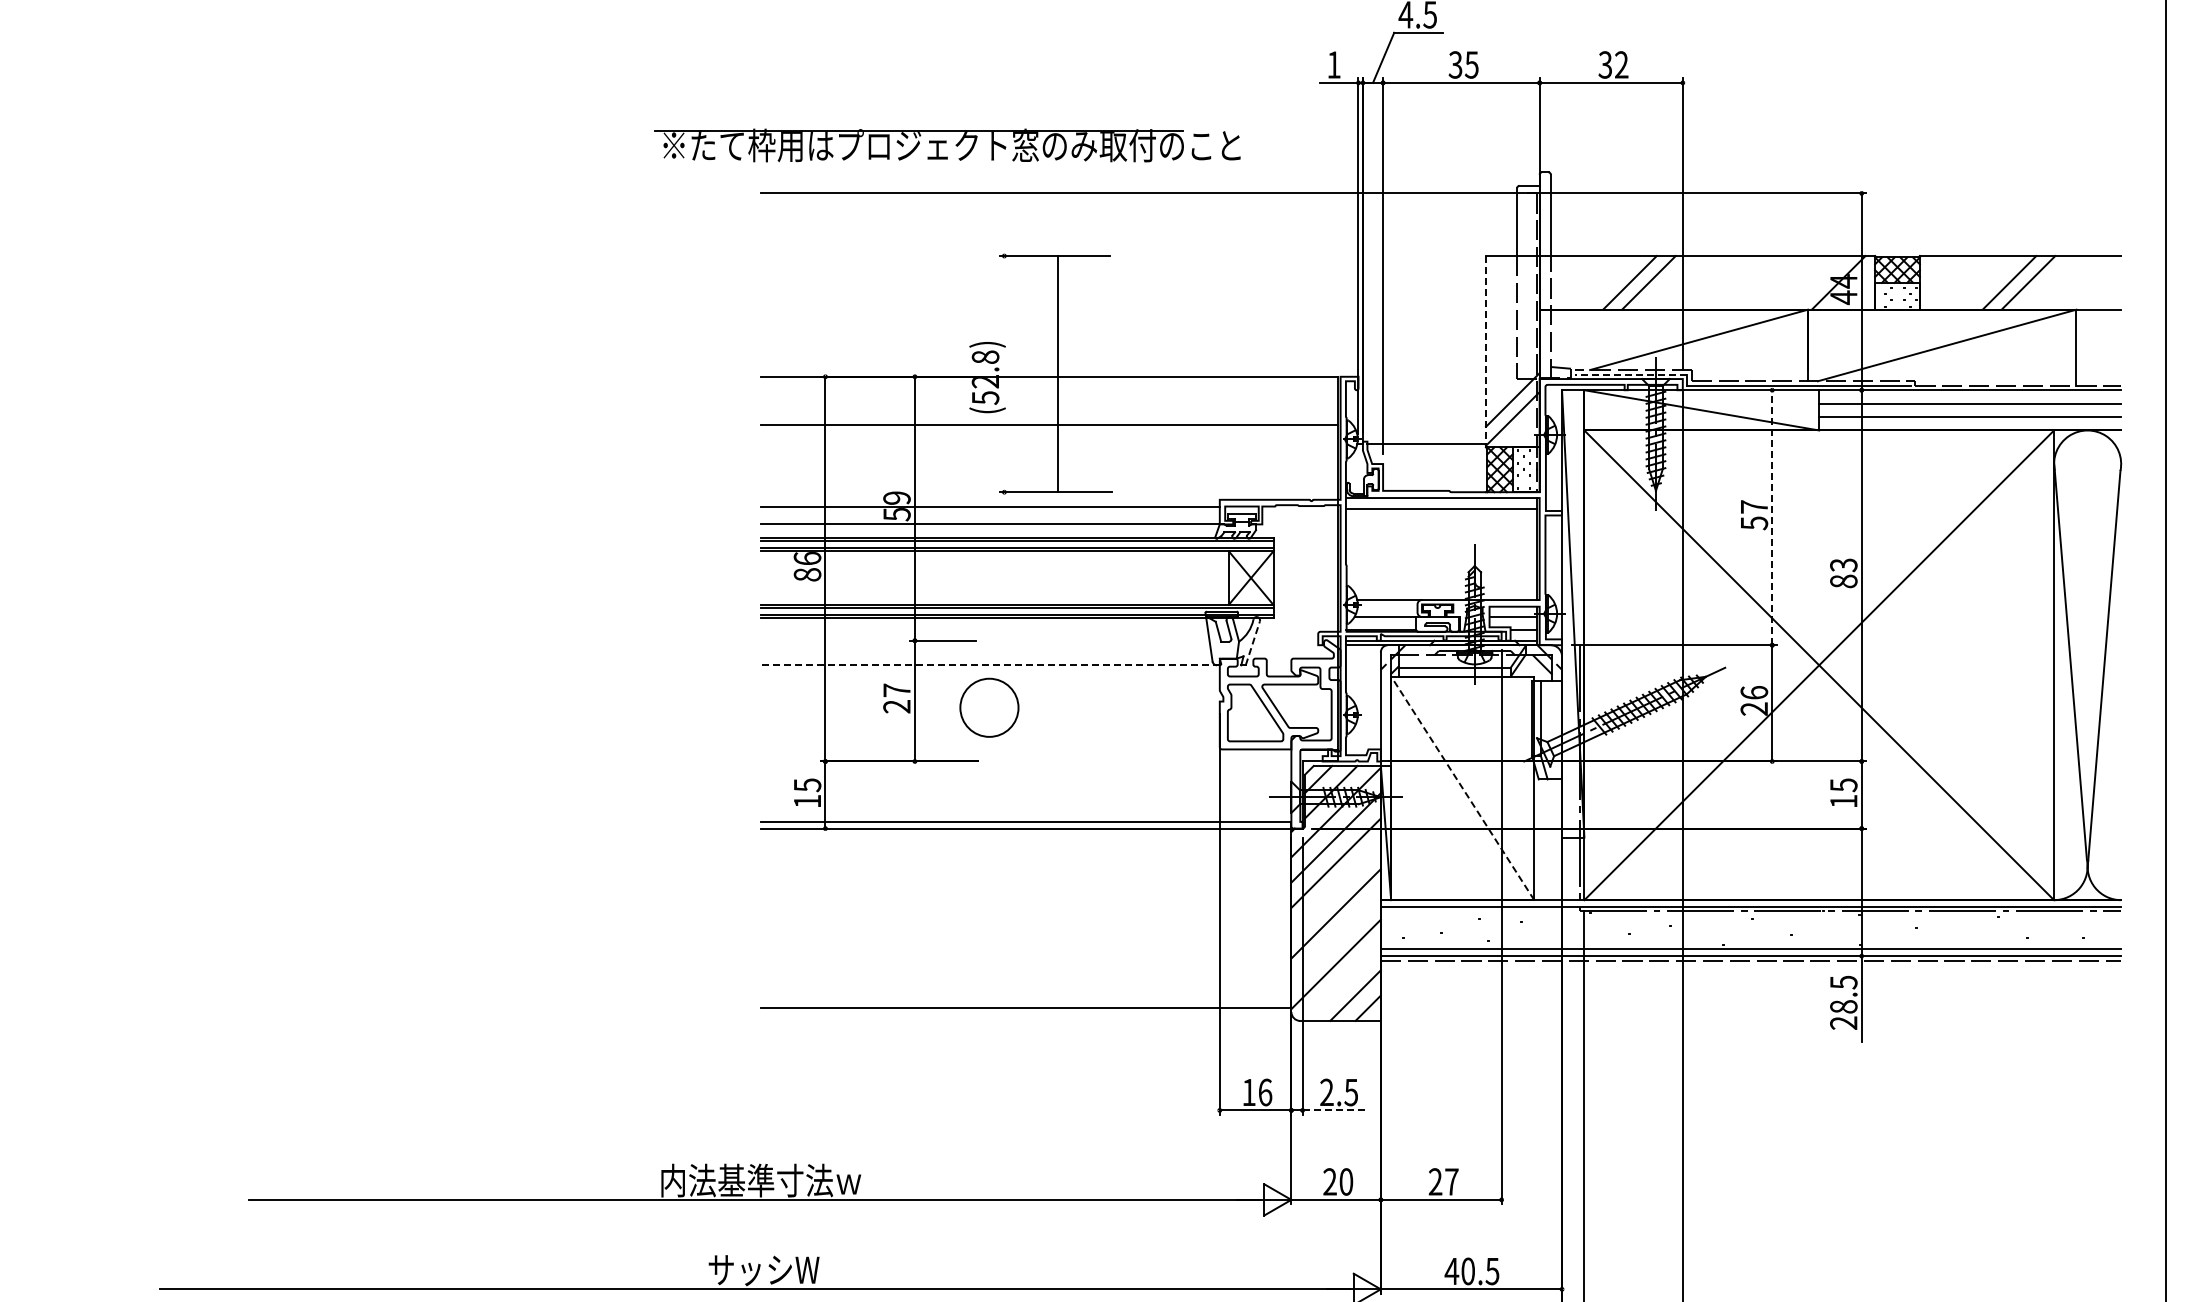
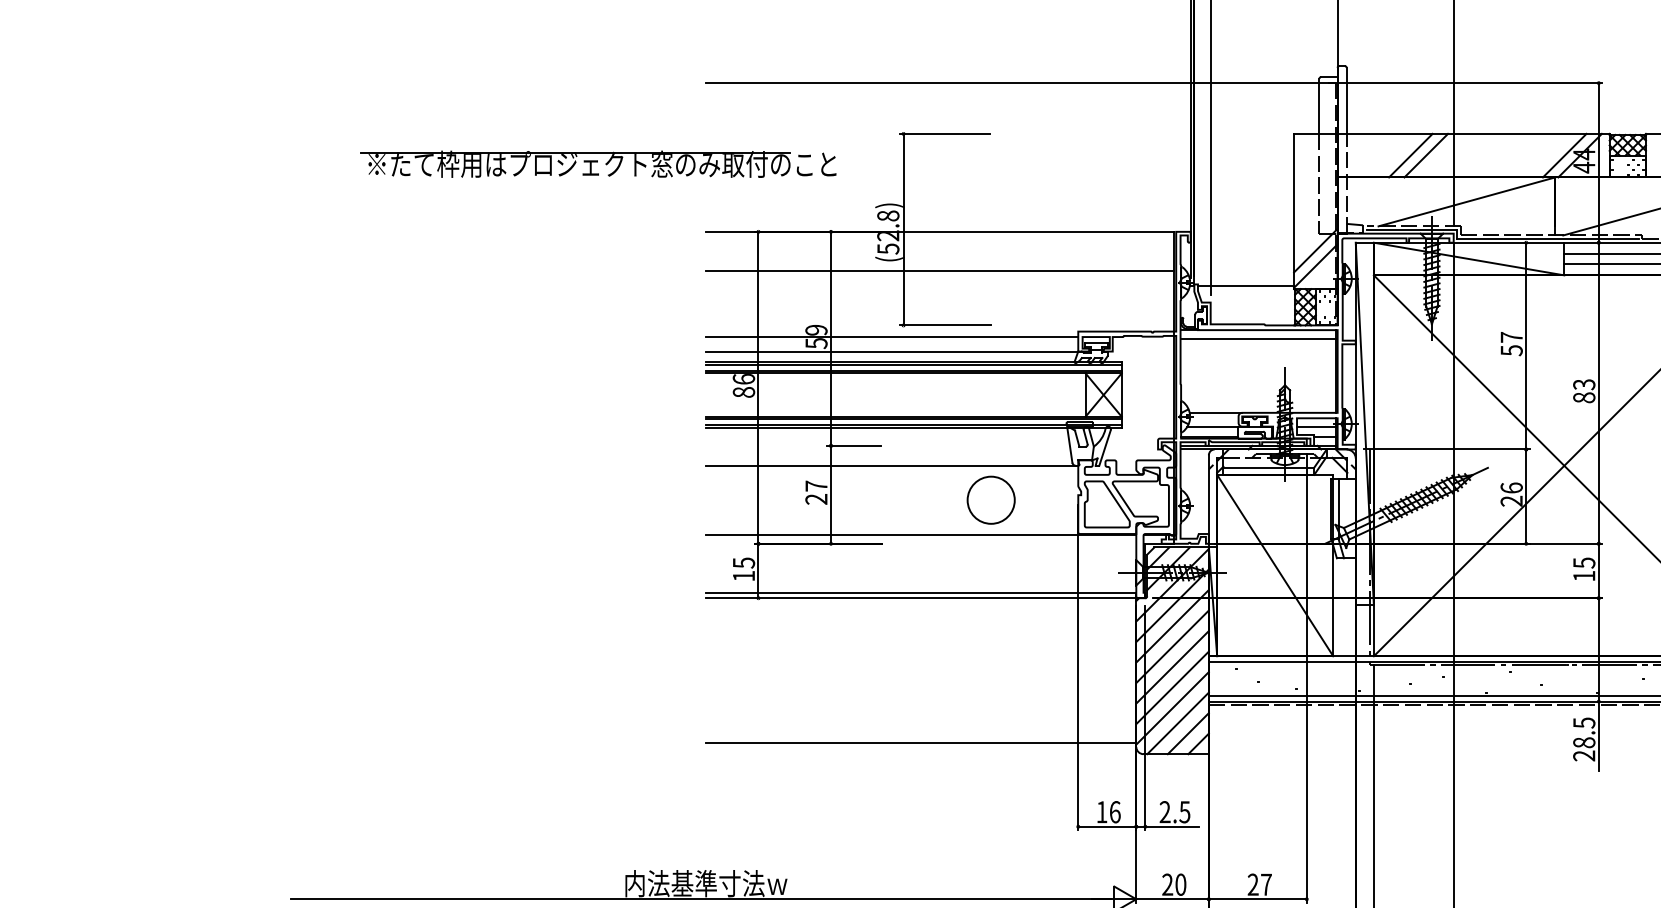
part: (947, 145) -> (598, 164), moved
line: (1819, 282) -> (1564, 155), added
line: (1485, 351) -> (1293, 211), dashed -> solid
line: (1058, 374) -> (903, 229), moved
line: (1631, 374) -> (1412, 229), dashed -> solid
line: (1772, 517) -> (1526, 345), dashed -> solid
line: (1253, 642) -> (1105, 447), dashed -> solid
line: (990, 665) -> (892, 465), dashed -> solid
circle: (989, 707) -> (991, 500), moved
line: (1026, 750) -> (921, 534), added
line: (1462, 788) -> (1275, 565), dashed -> solid
line: (1335, 888) -> (1172, 646), added
line: (1335, 938) -> (1172, 687), added
line: (1342, 982) -> (1177, 723), added
line: (1336, 1110) -> (1172, 826), dashed -> solid

